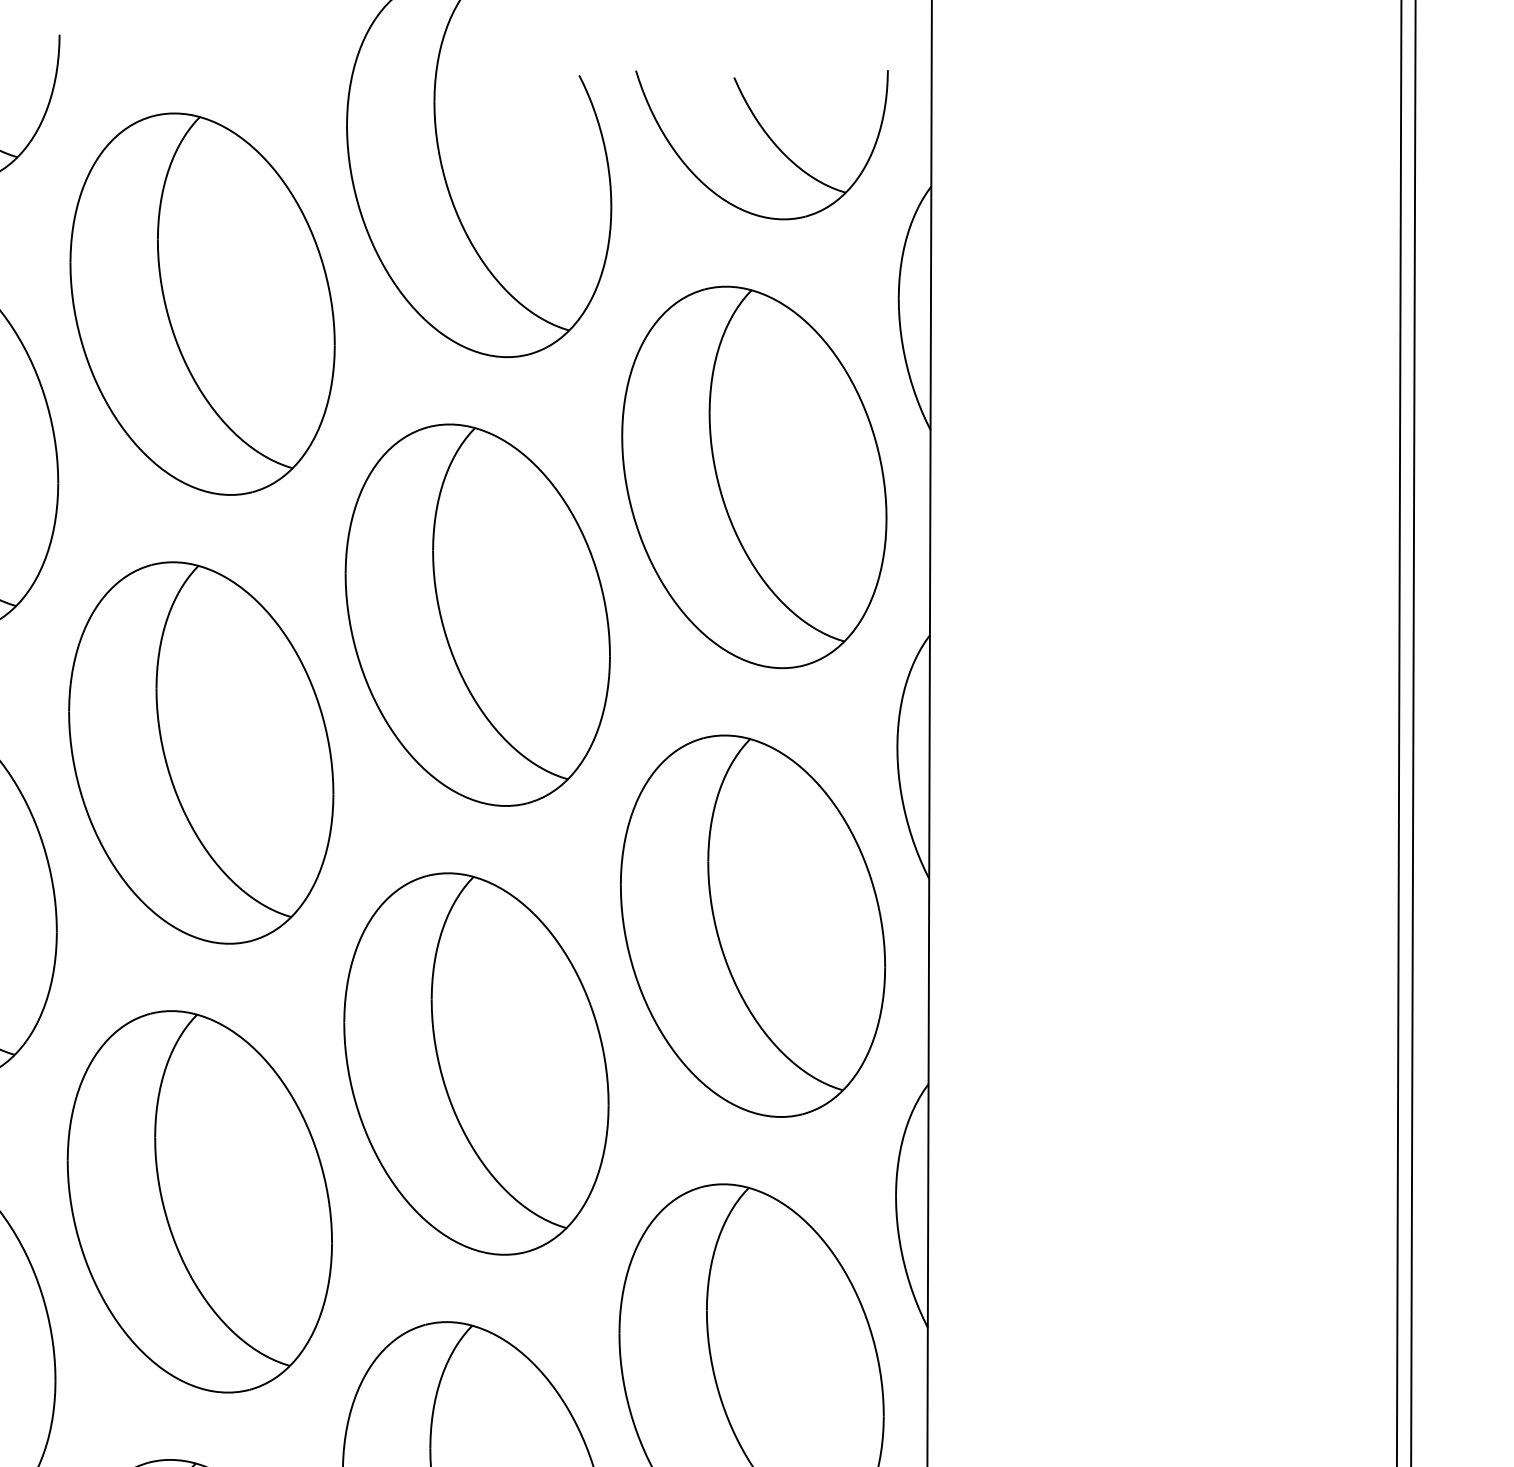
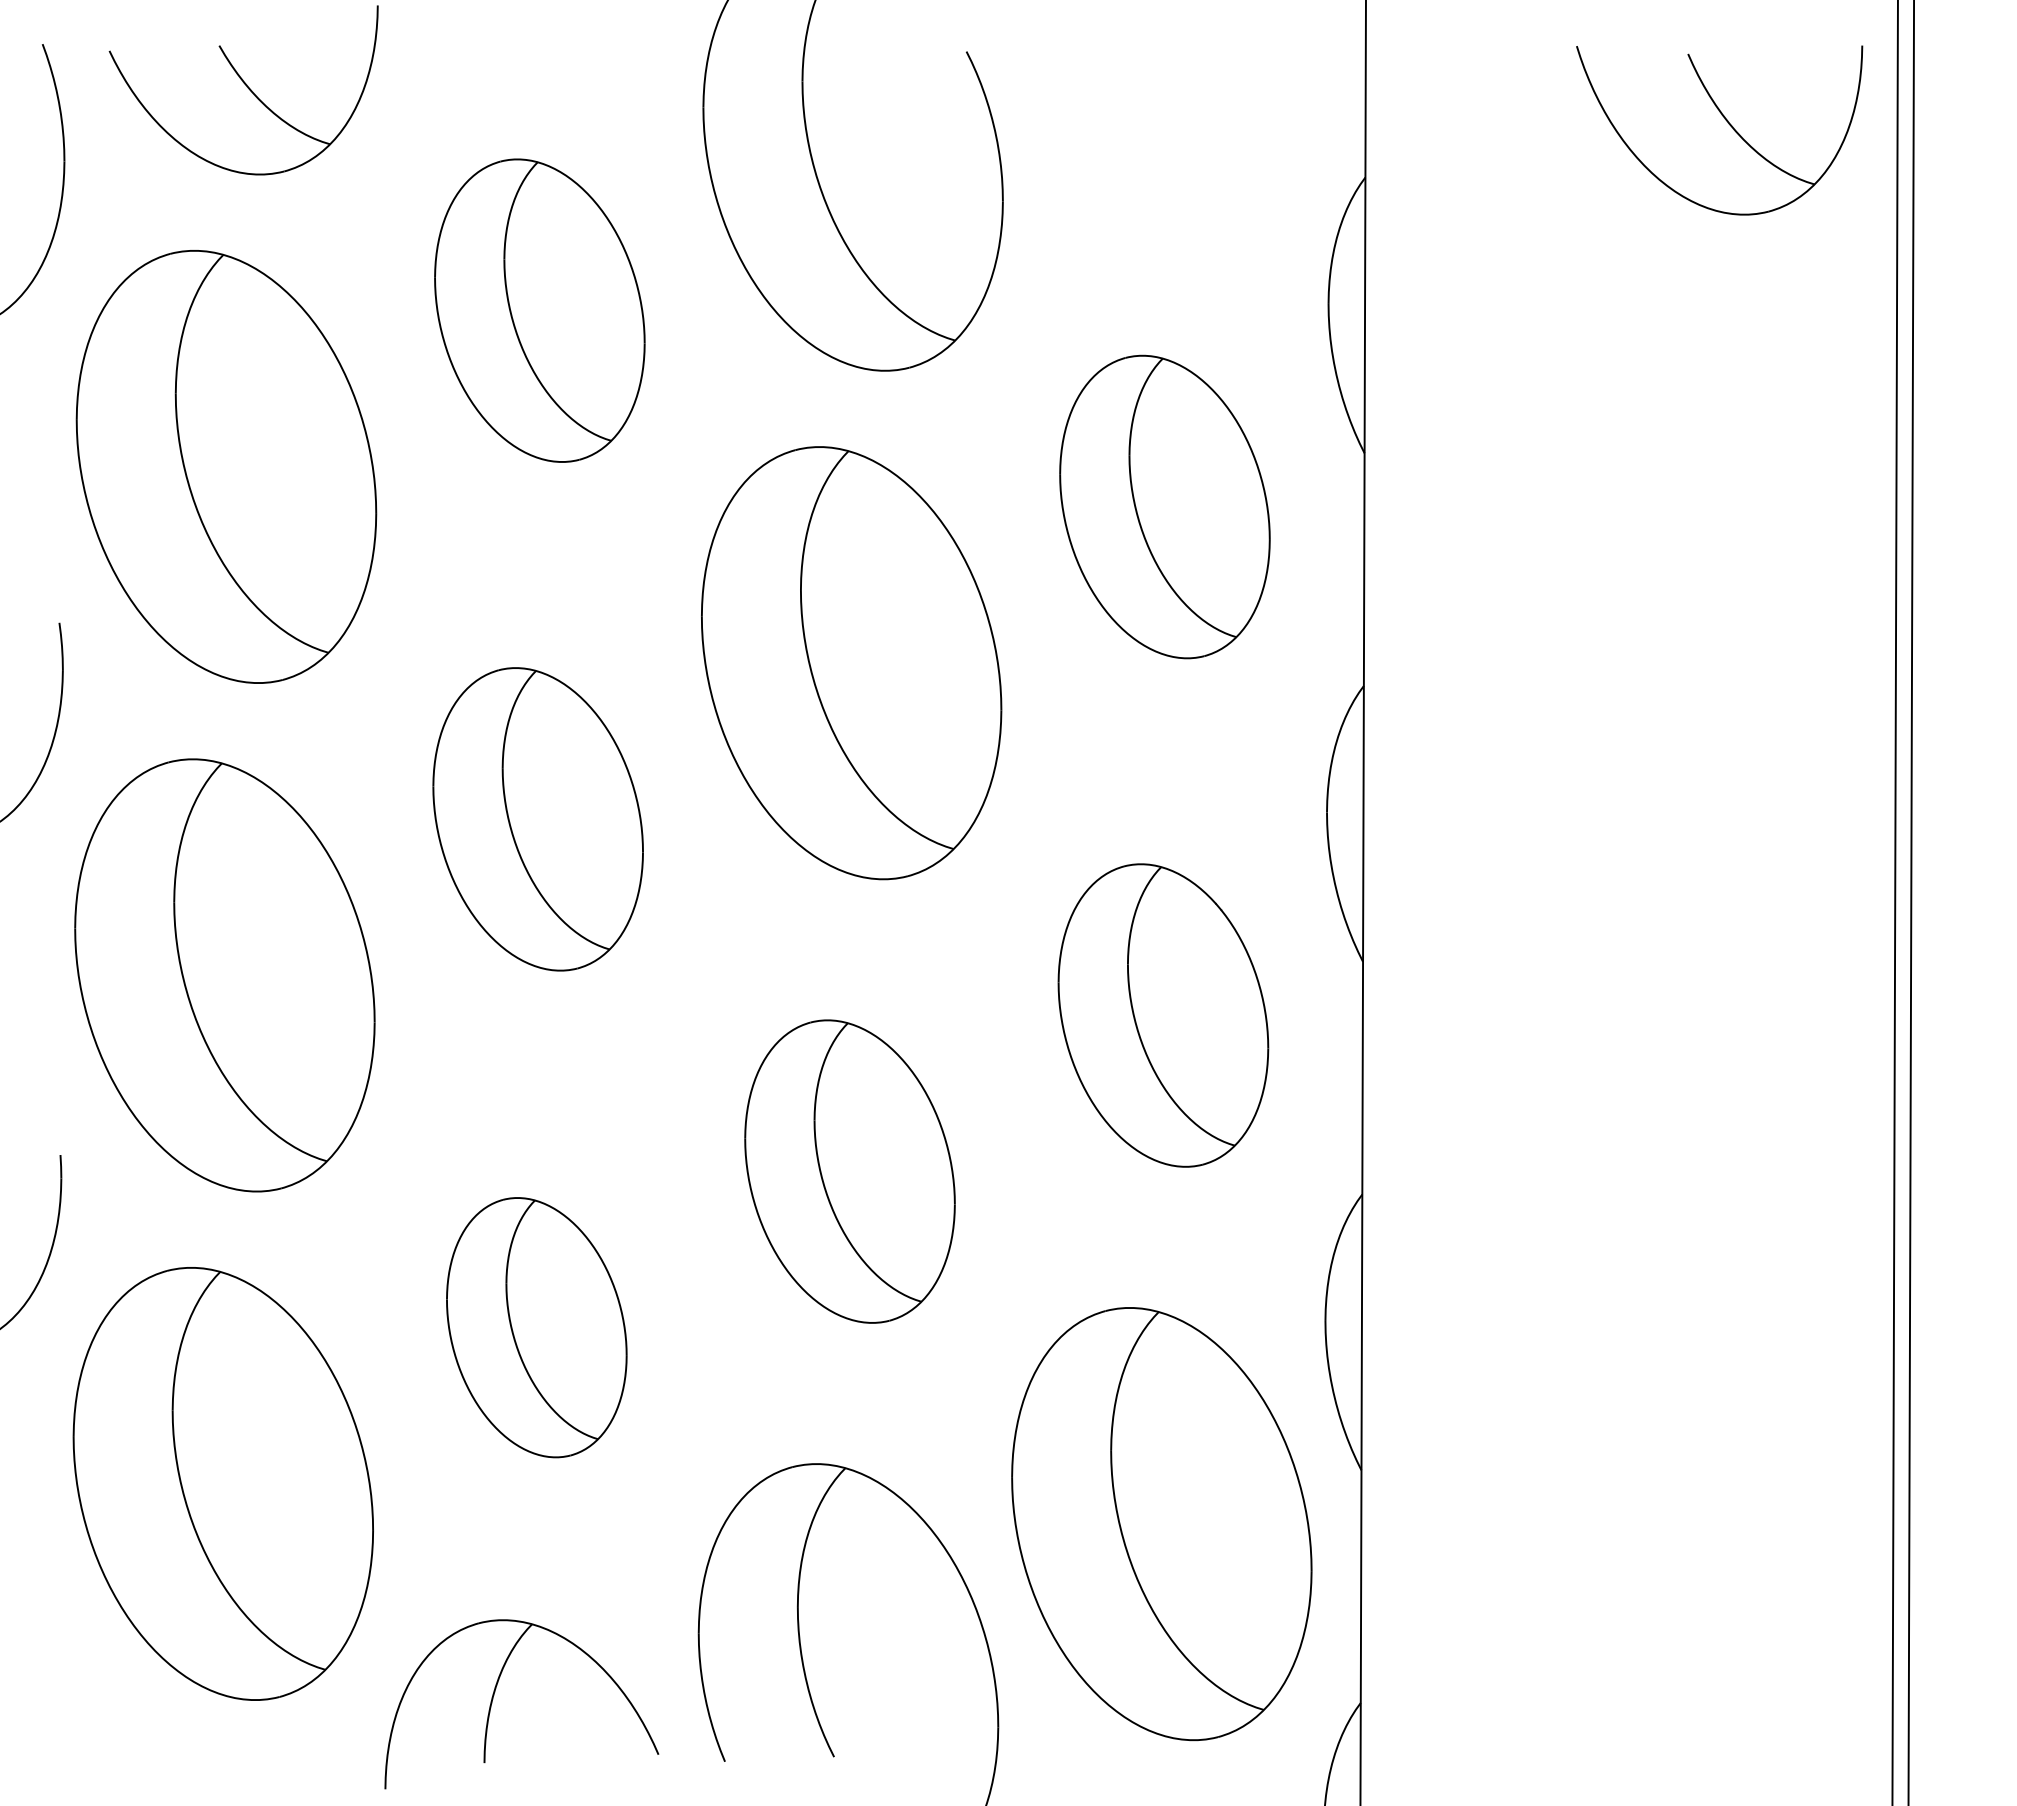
part: (769, 139) -> (1728, 124), moved
part: (202, 303) -> (539, 310), size x0.7
part: (753, 476) -> (1164, 506), size x0.7
part: (200, 753) -> (537, 819), size x0.7
part: (753, 926) -> (1163, 1015), size x0.7
part: (475, 1063) -> (849, 1171), size x0.7
part: (199, 1201) -> (536, 1327), size x0.6

